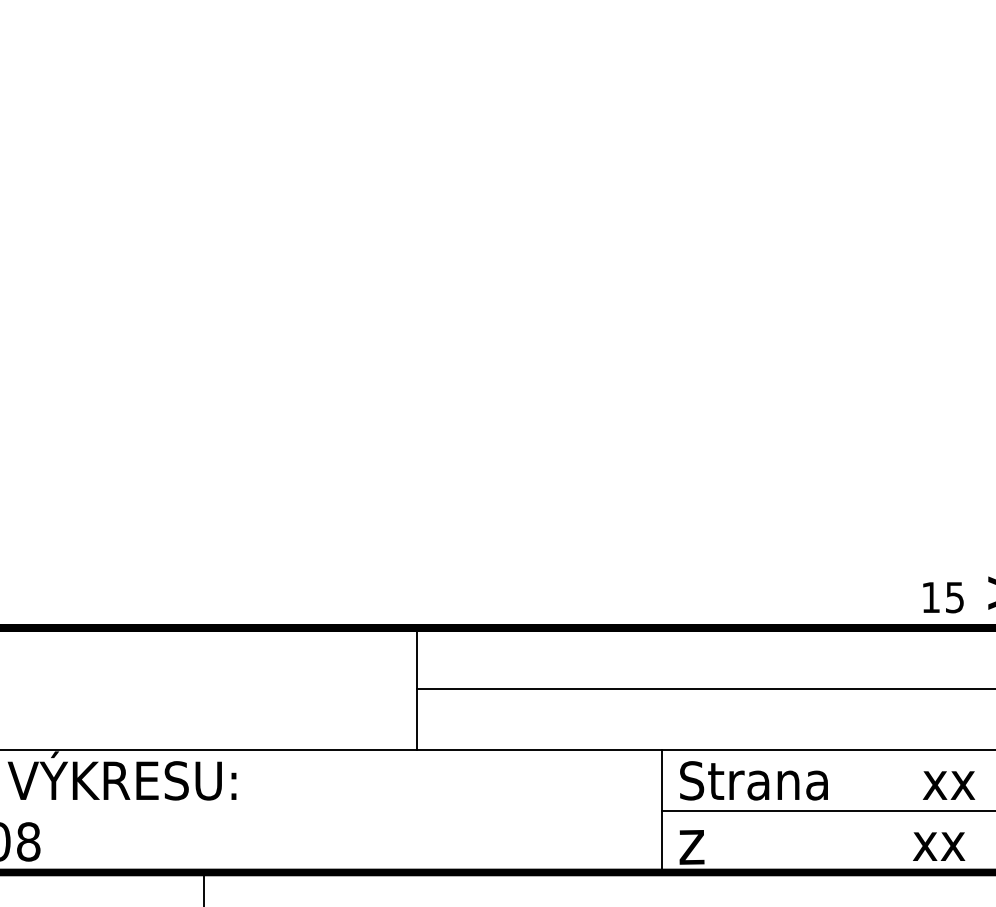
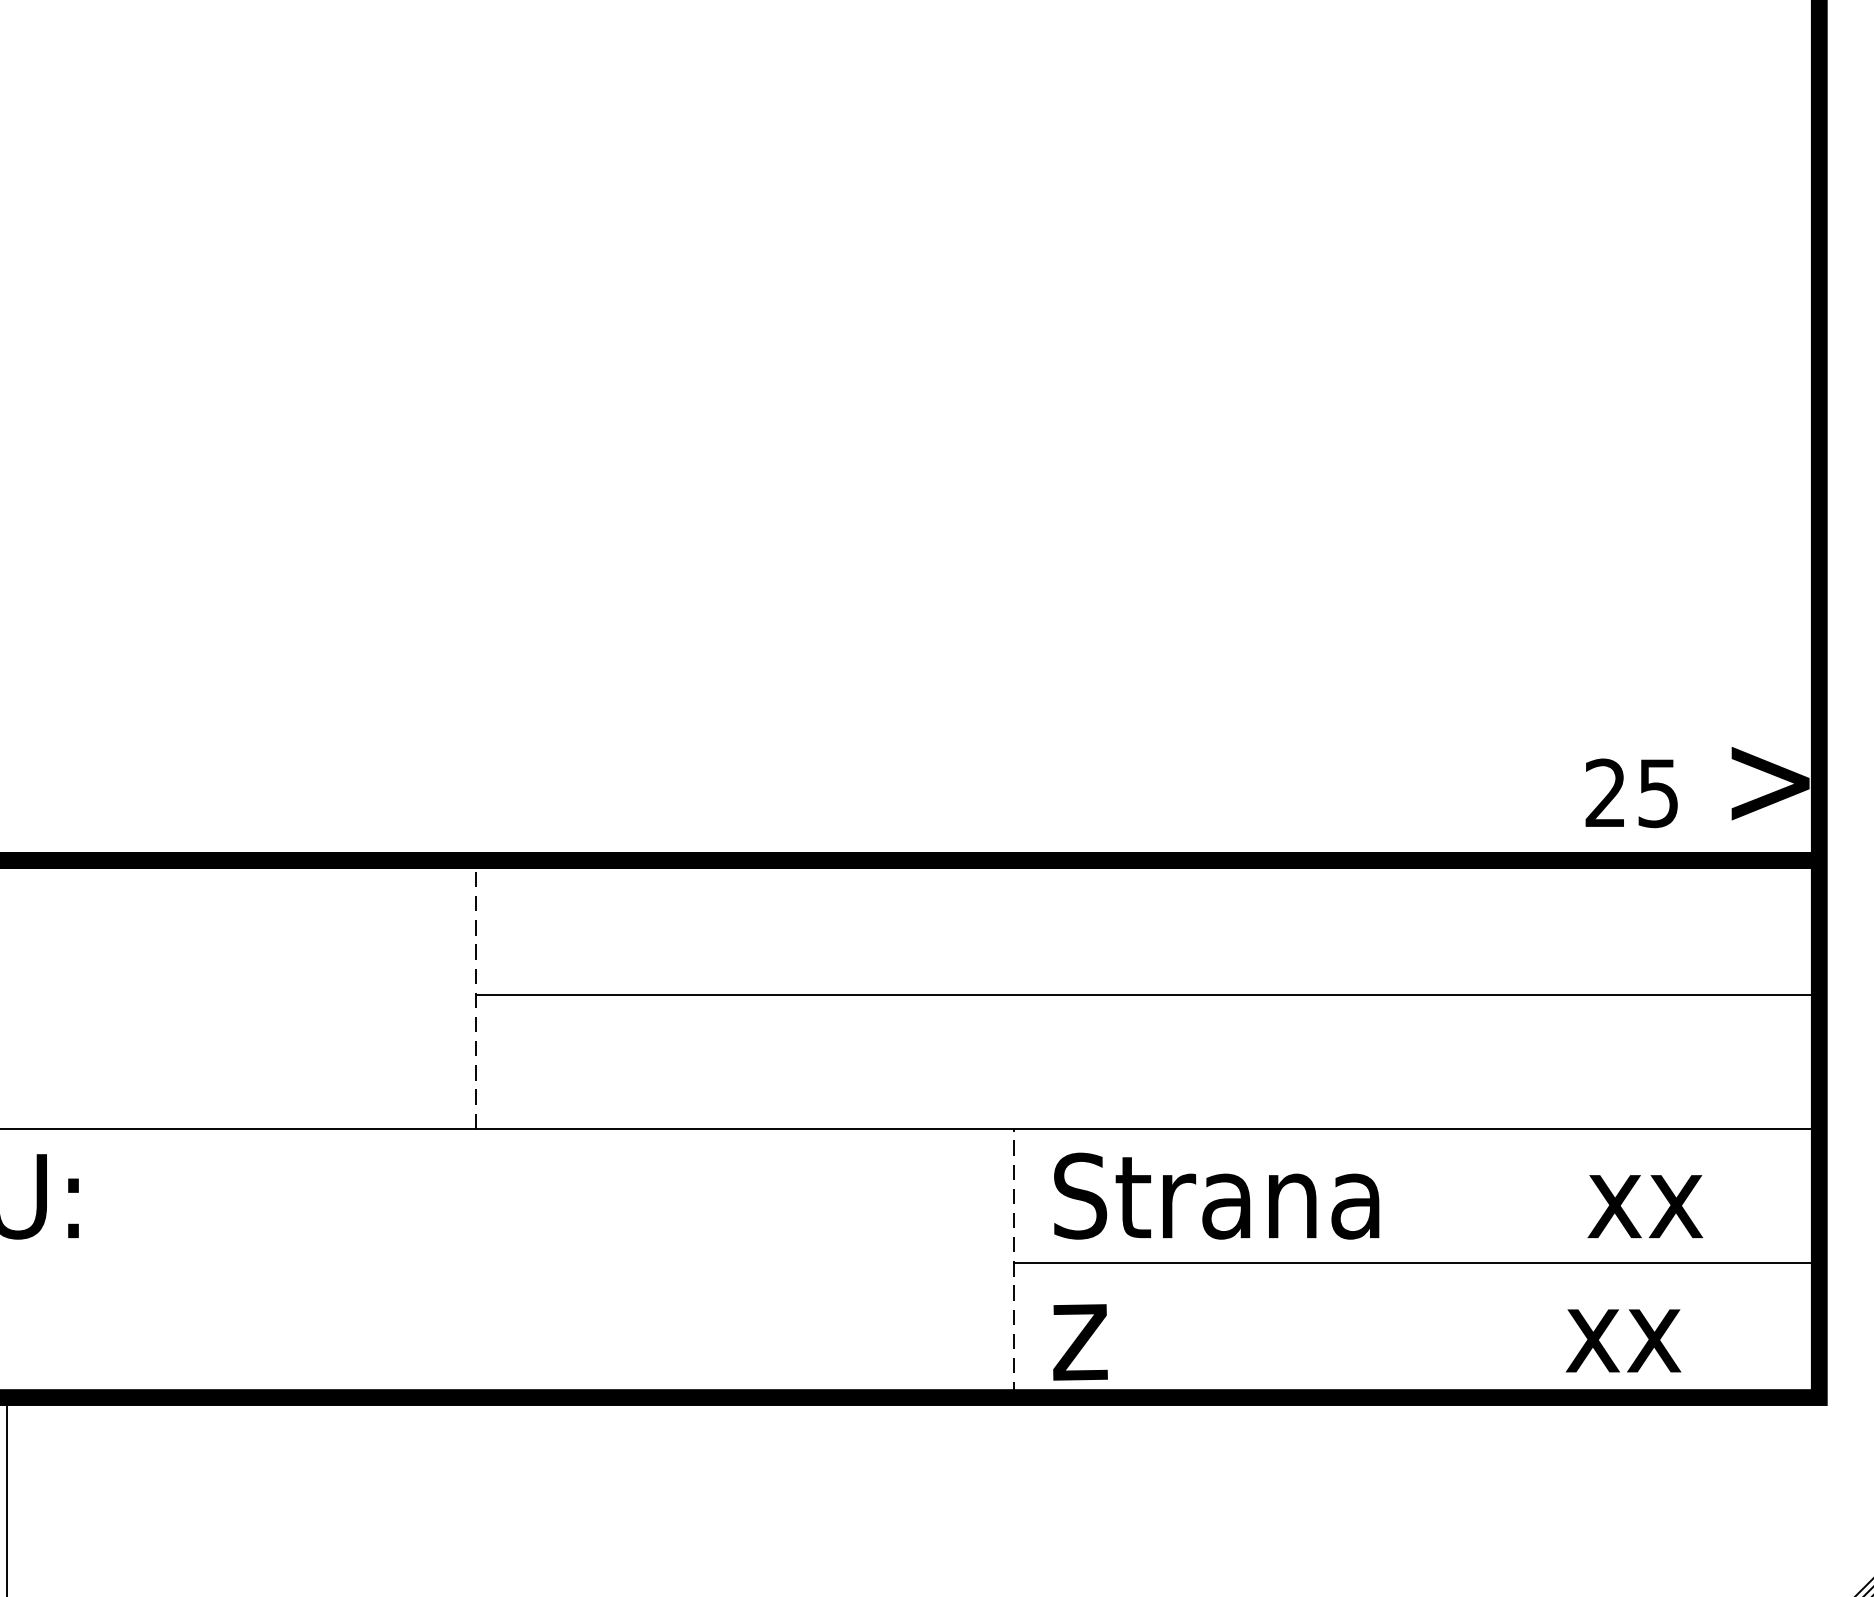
text: (930, 596) -> (1604, 790), 15 -> 25
line: (417, 688) -> (476, 993), solid -> dashed
line: (661, 810) -> (1013, 1261), solid -> dashed

